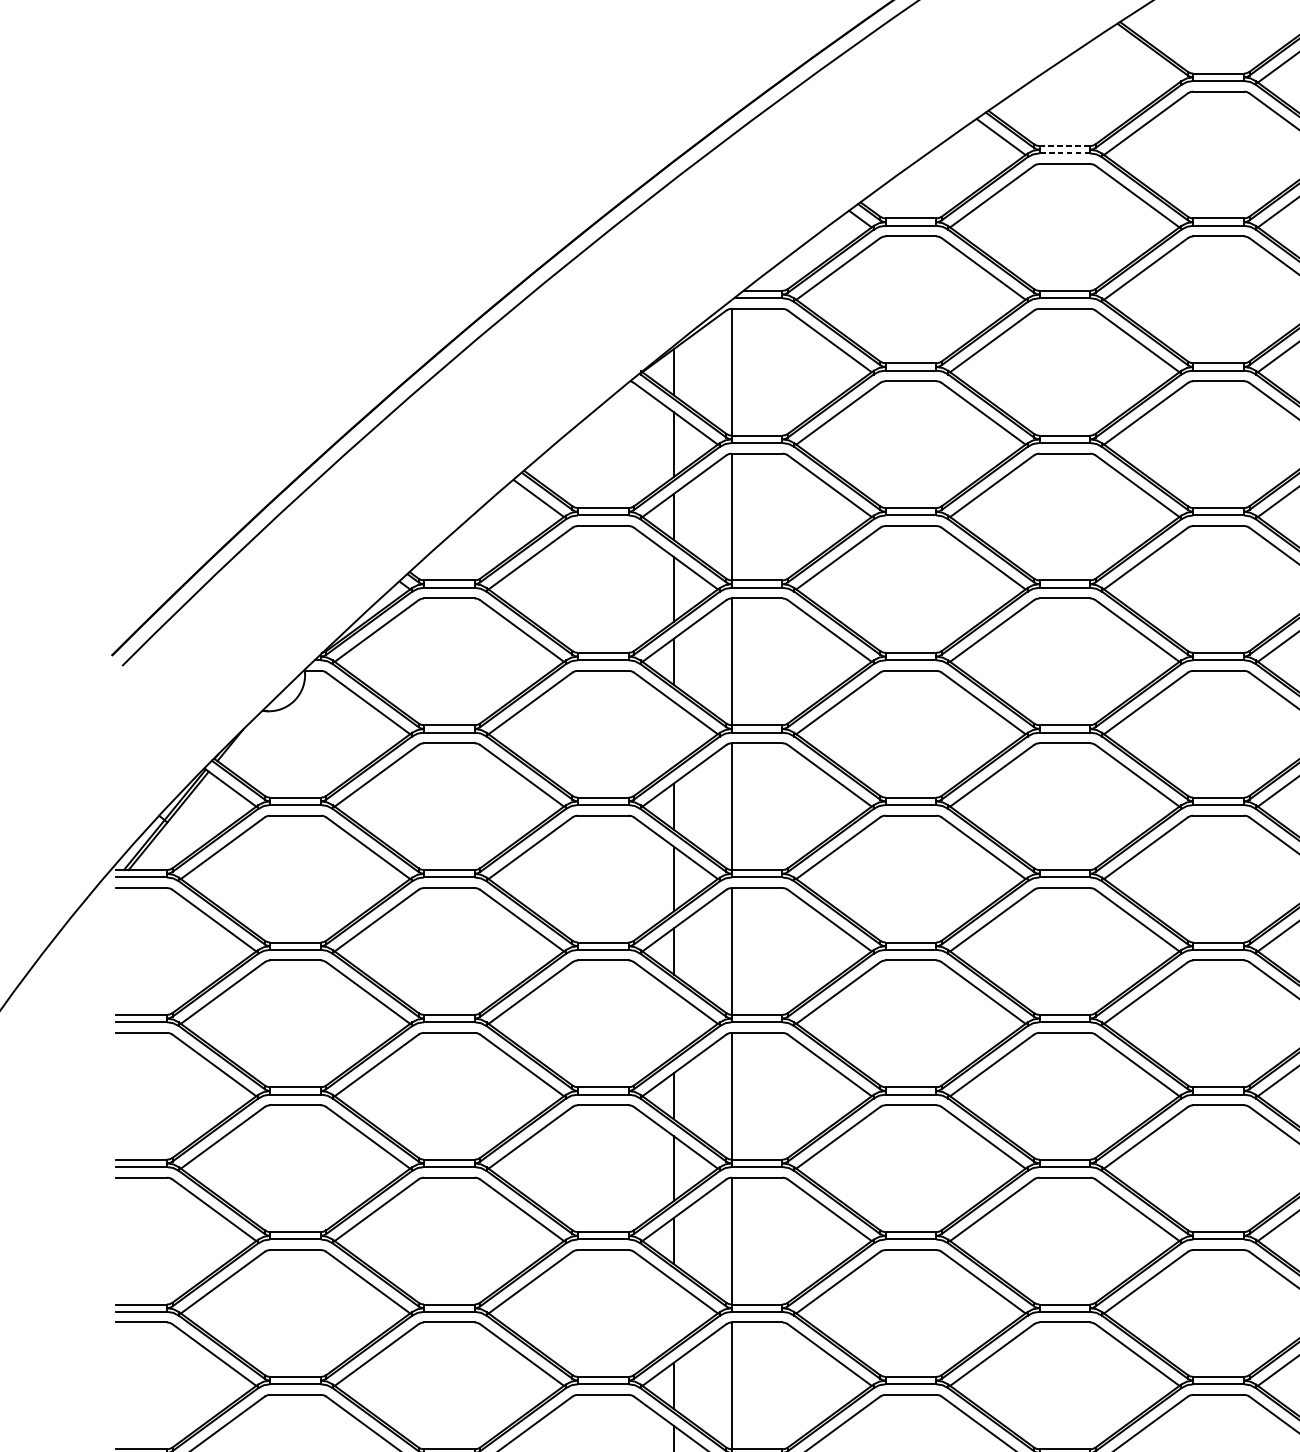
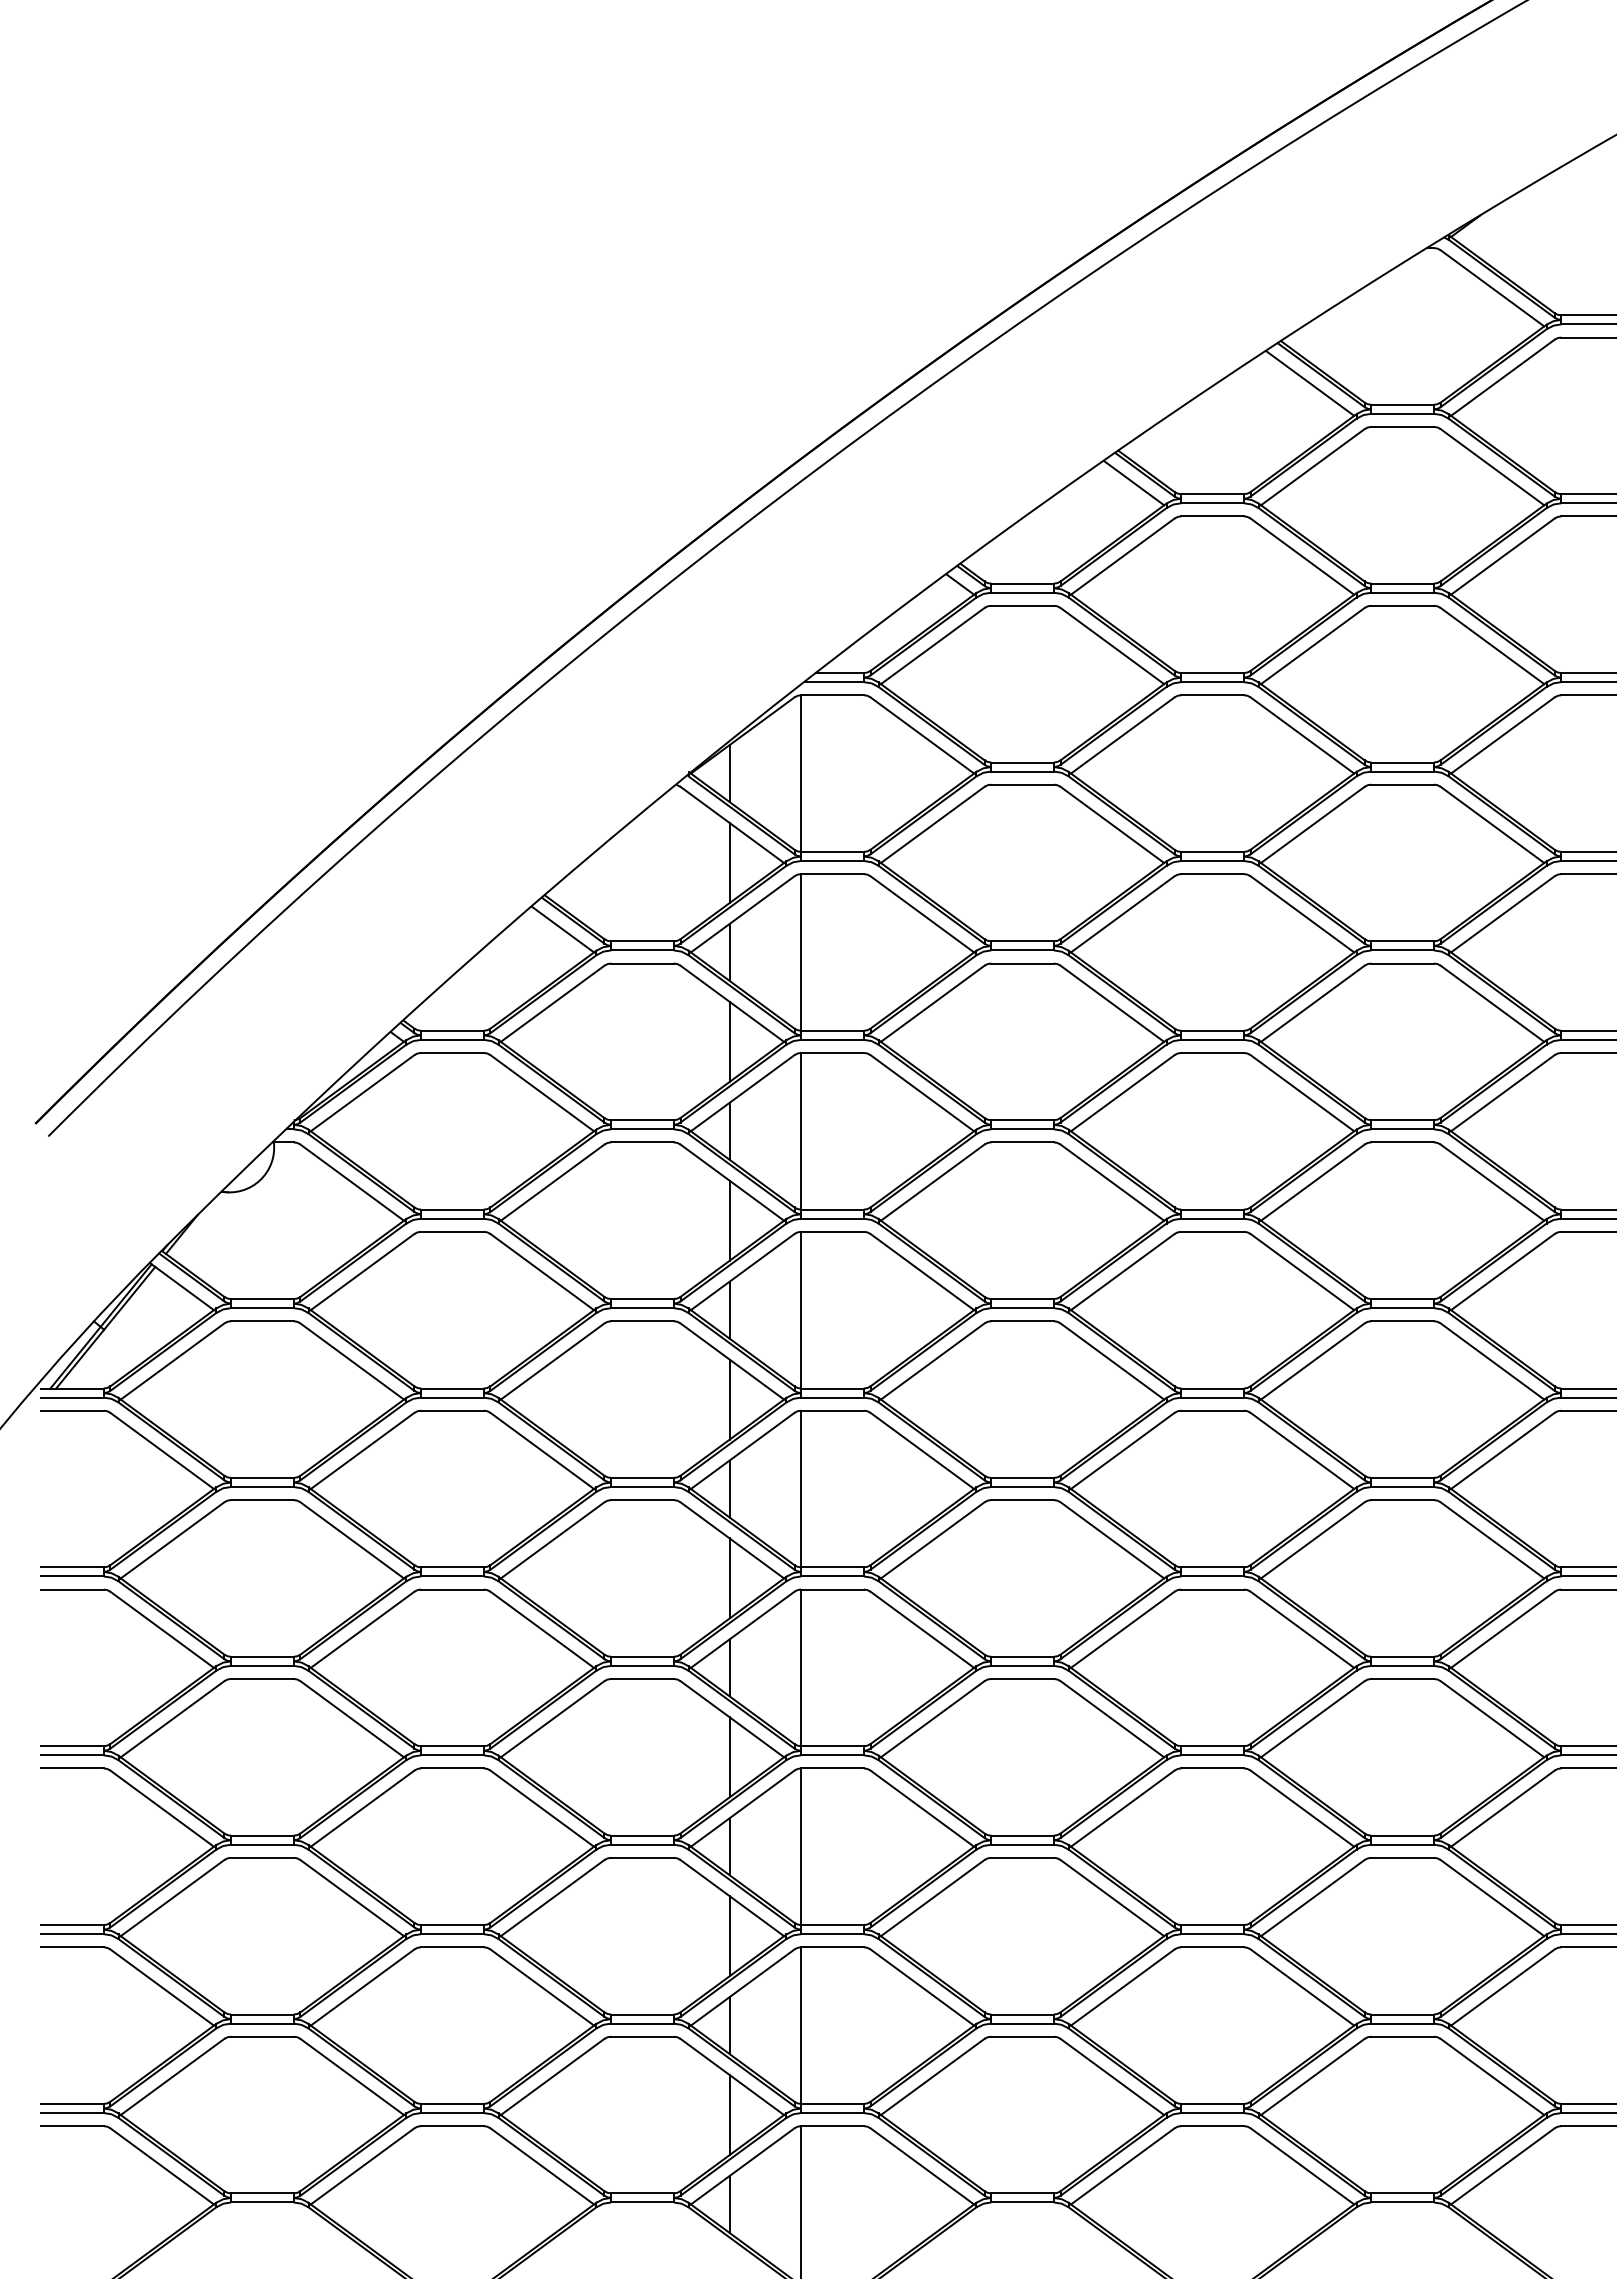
line: (1144, 56) -> (1310, 383), added
line: (1065, 146) -> (1213, 494), dashed -> solid
line: (1064, 153) -> (1212, 503), dashed -> solid
line: (673, 734) -> (729, 1220), added
line: (673, 1023) -> (729, 1578), added
line: (673, 1313) -> (729, 1936), added

